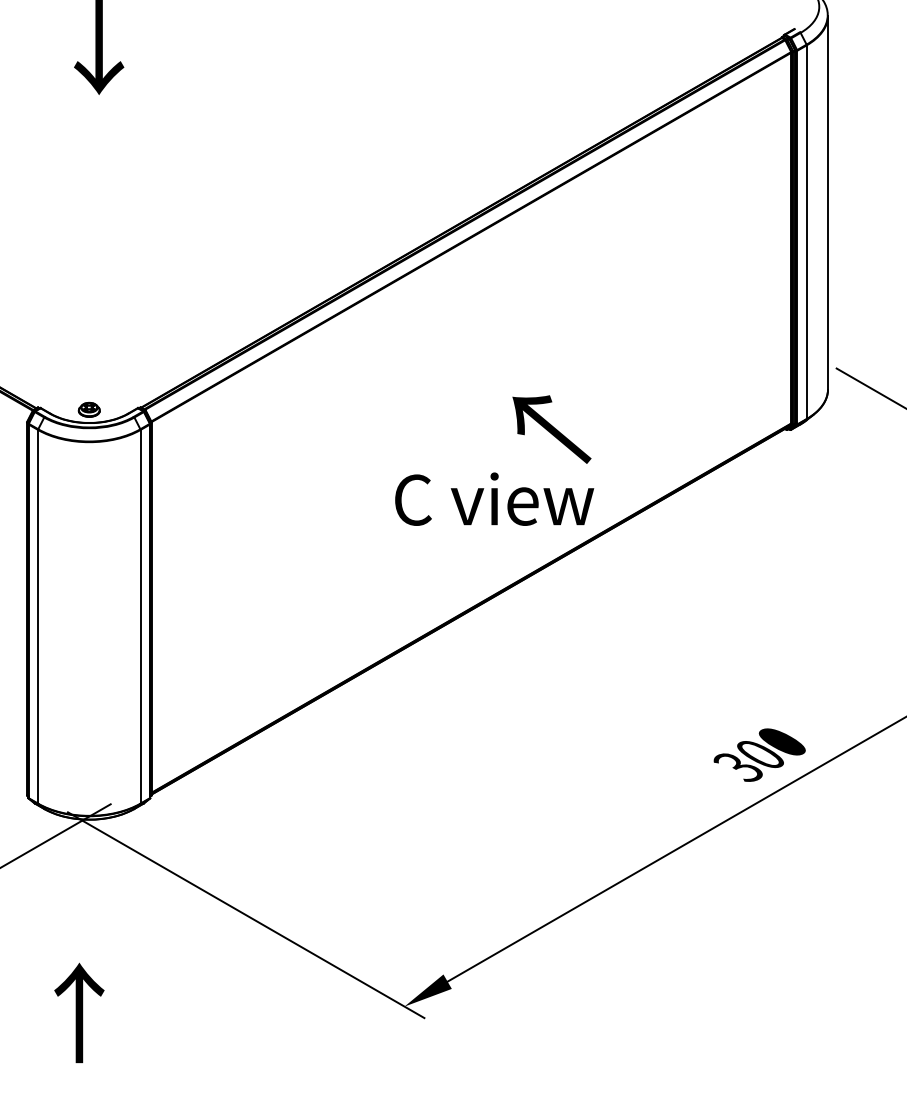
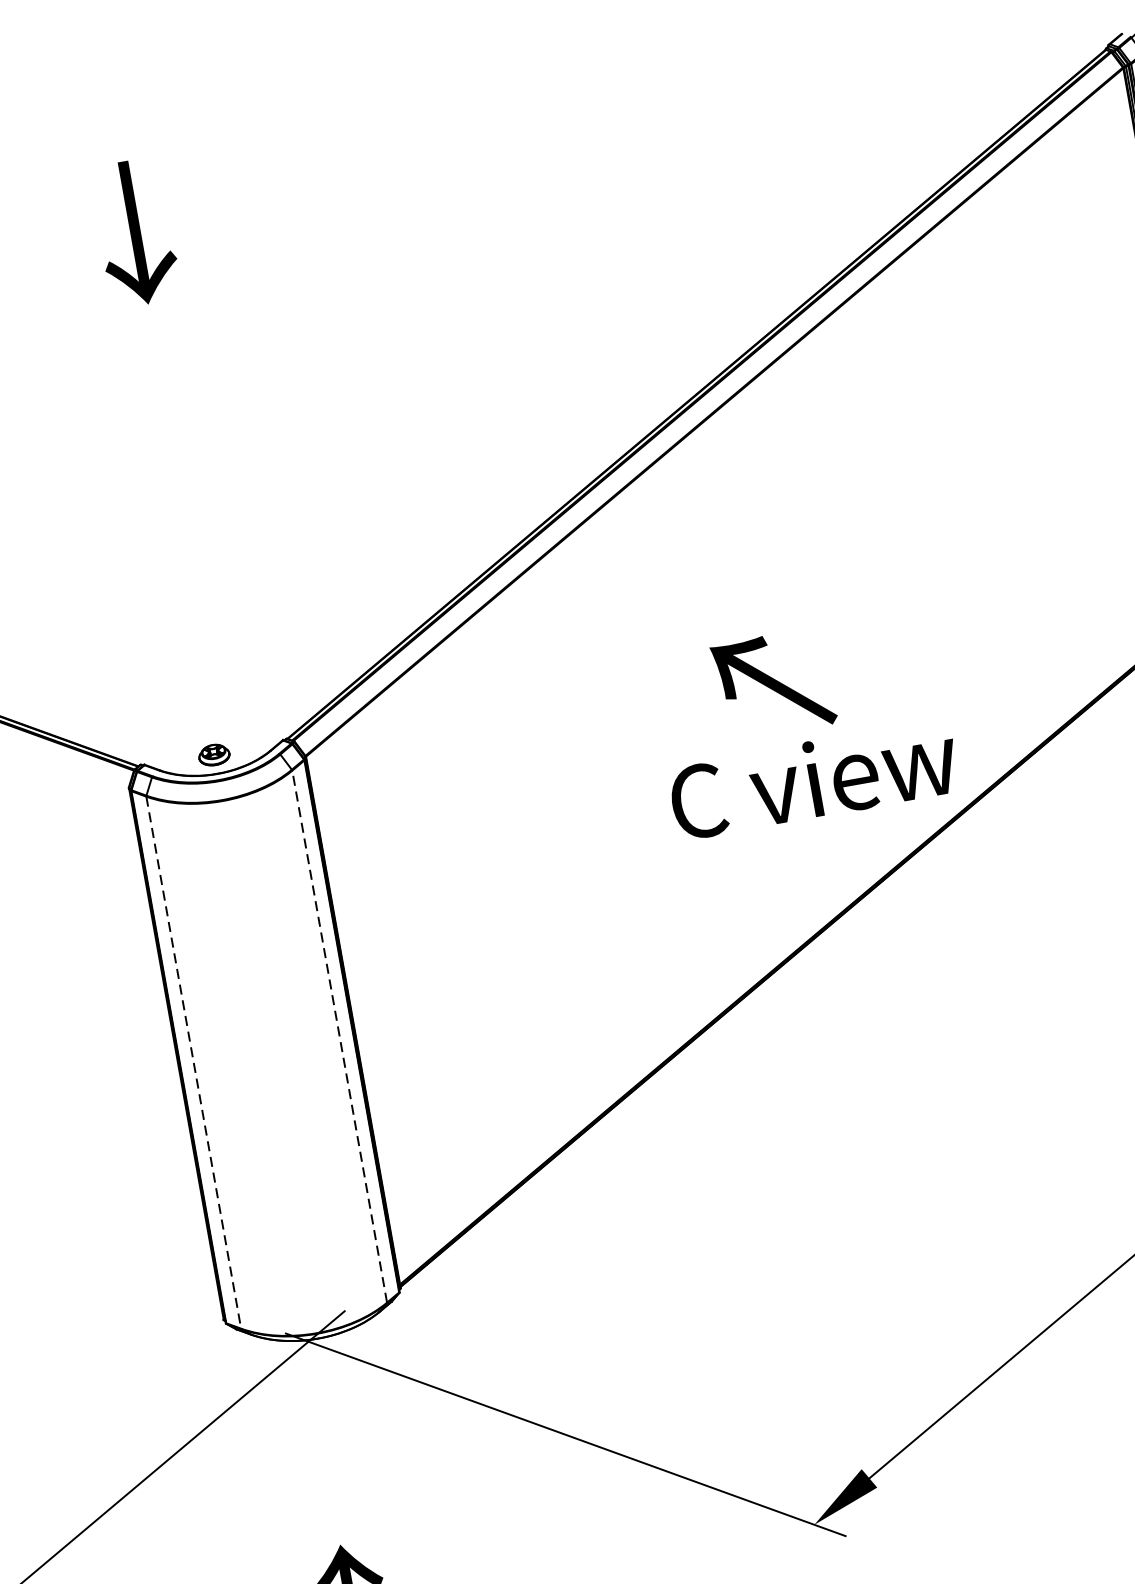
text: (551, 429) -> (773, 684), moved
line: (38, 616) -> (194, 1062), solid -> dashed
line: (140, 616) -> (339, 1036), solid -> dashed

